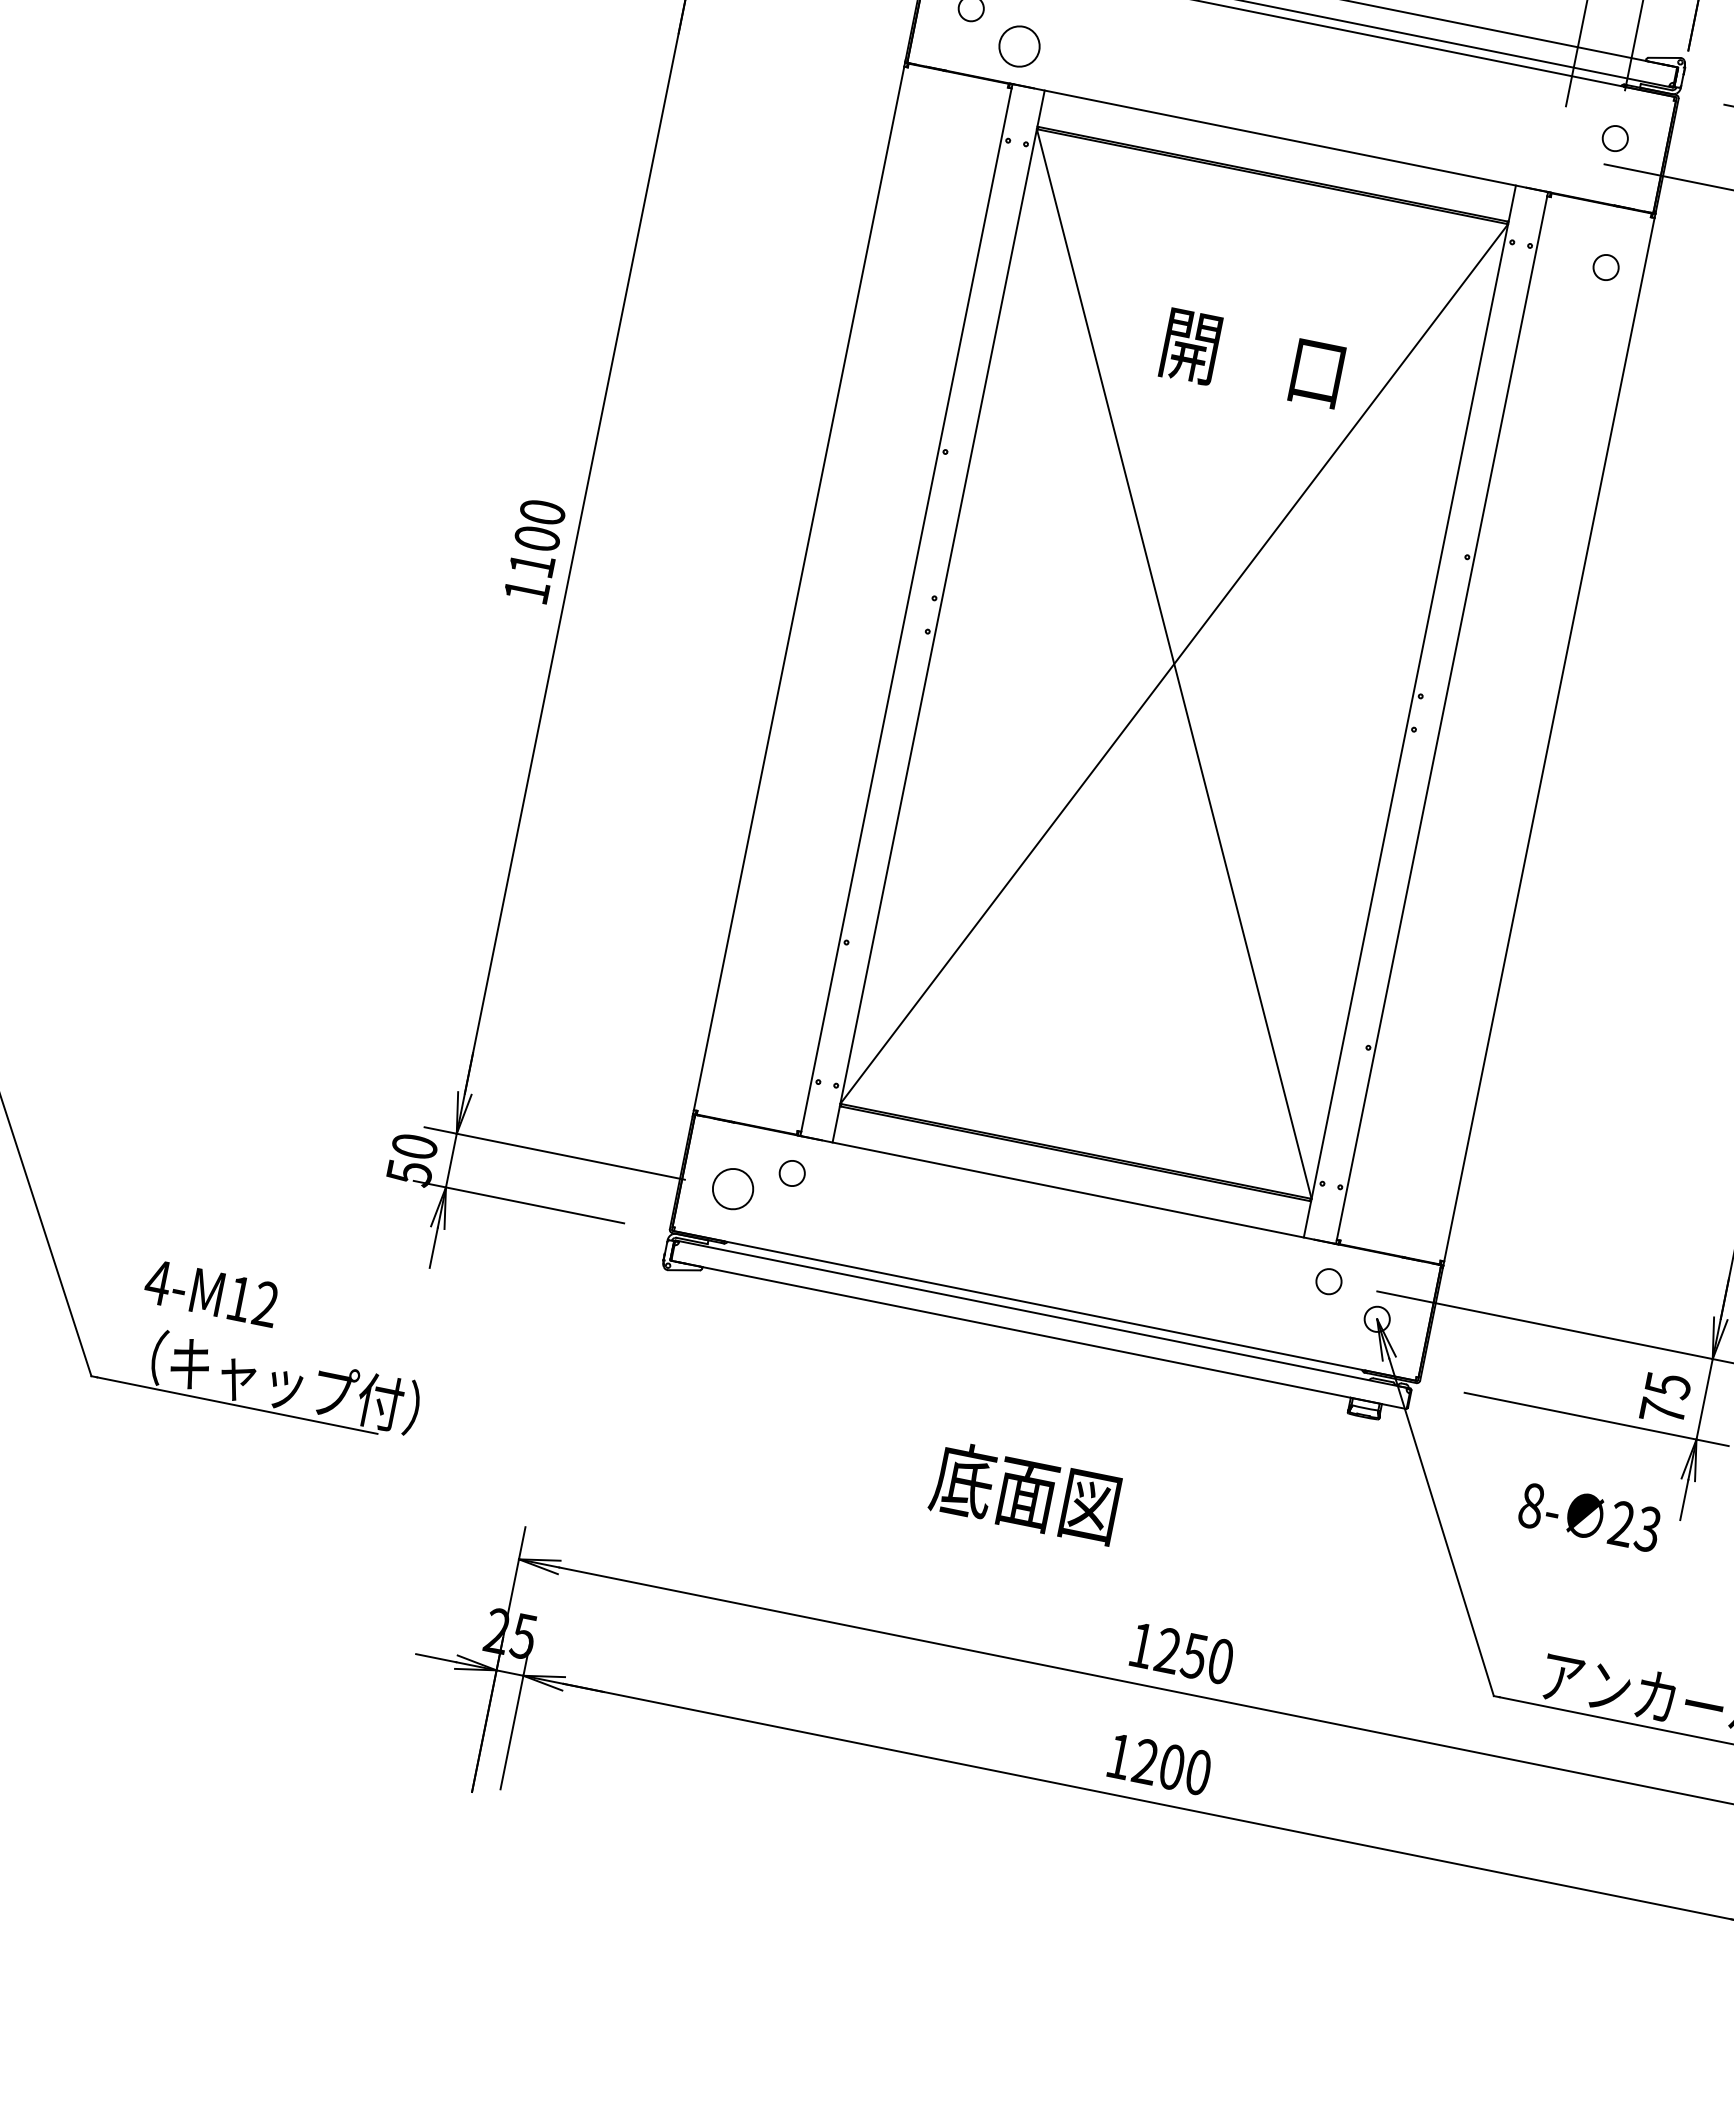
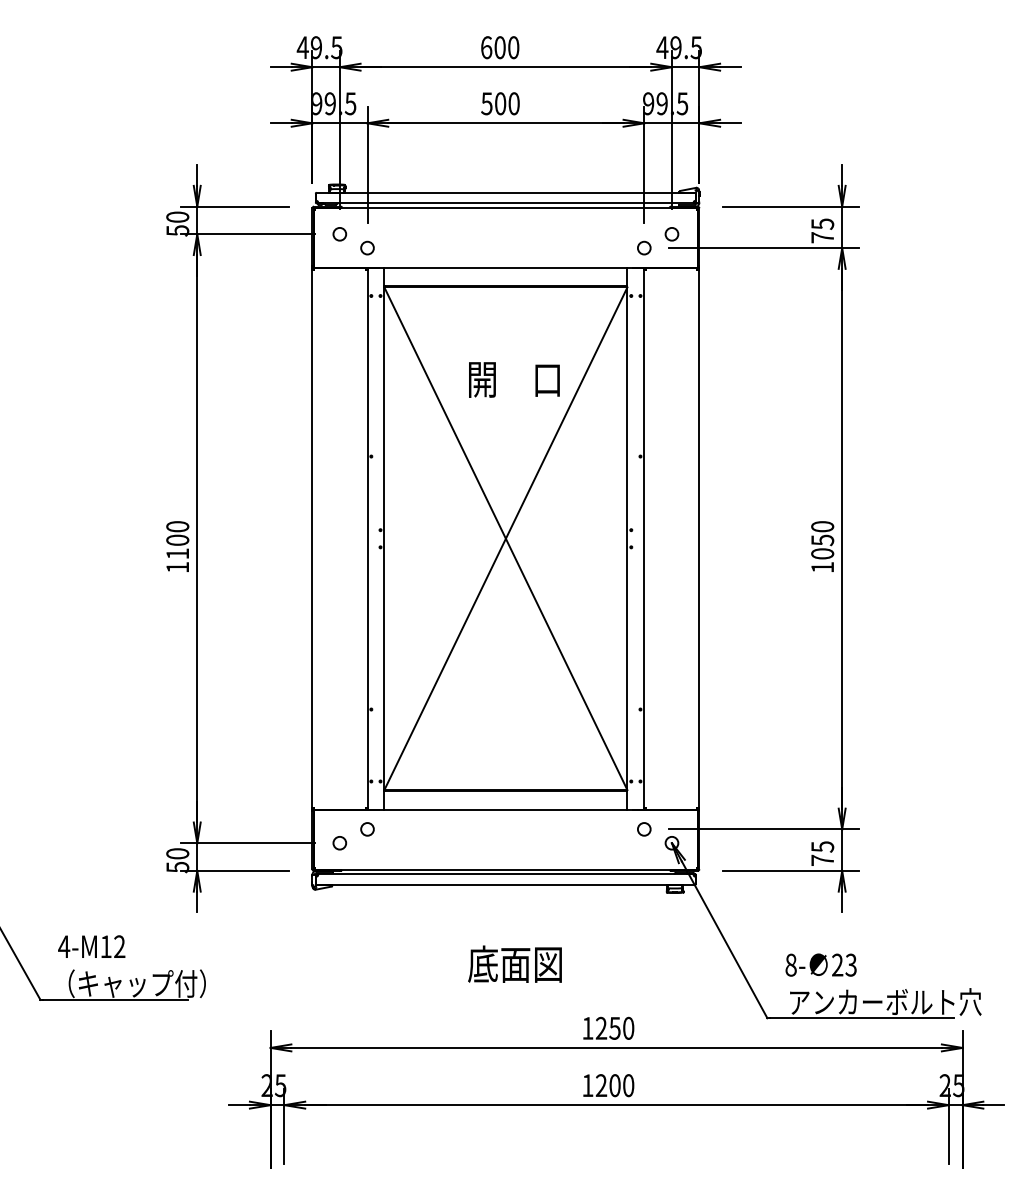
circle: (1019, 45) -> (367, 247), size x0.62
circle: (1606, 266) -> (644, 247), moved
circle: (732, 1189) -> (339, 843), size x0.62
text: (1588, 1515) -> (820, 964), moved

